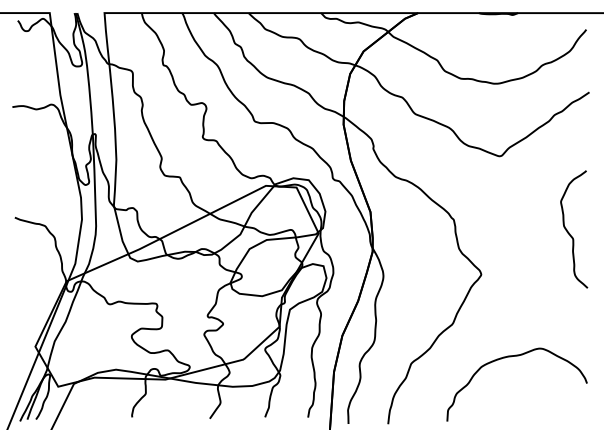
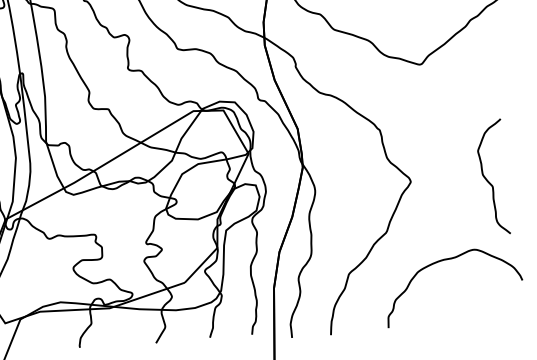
curve: (570, 233) -> (489, 181), moved

